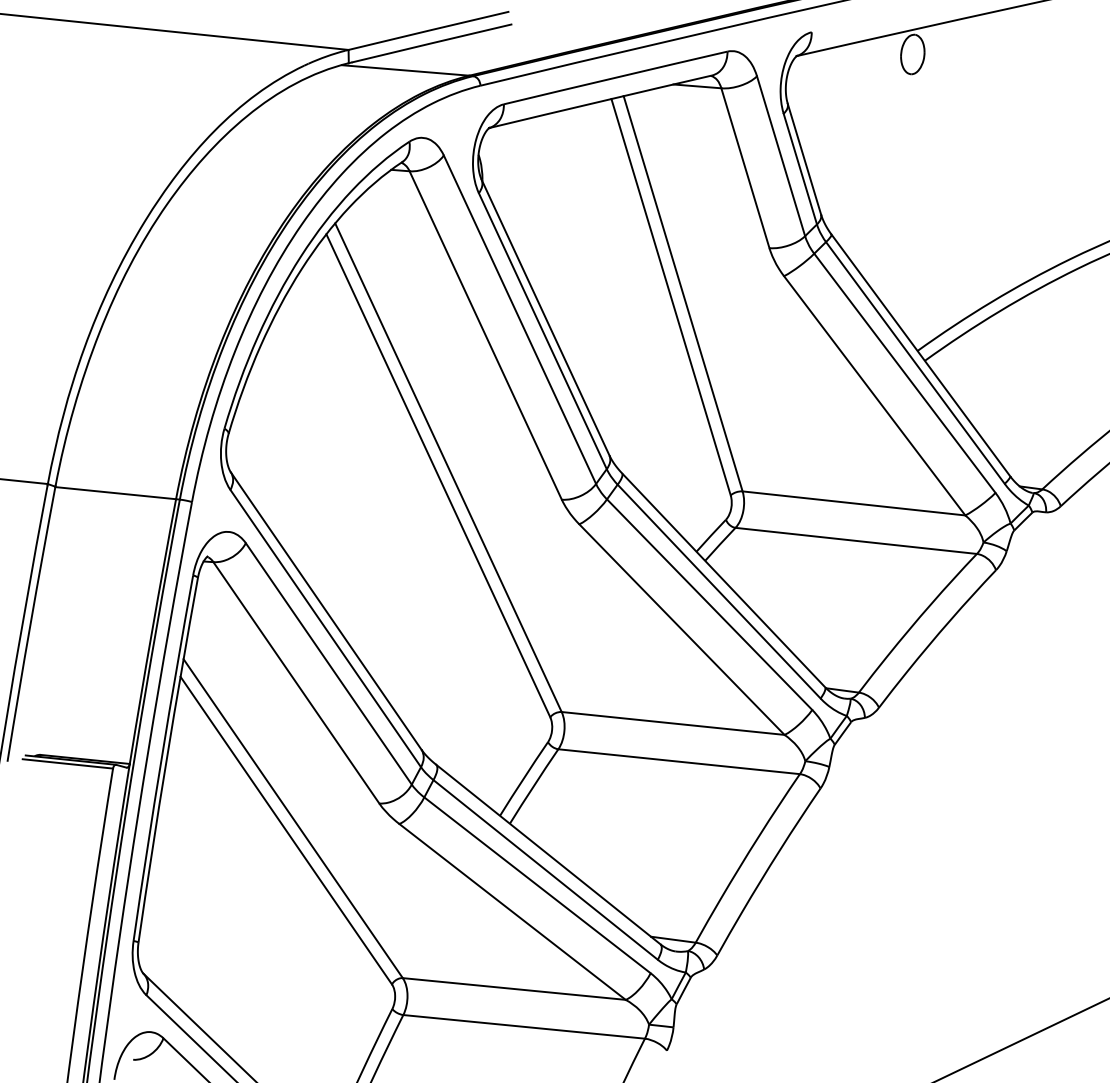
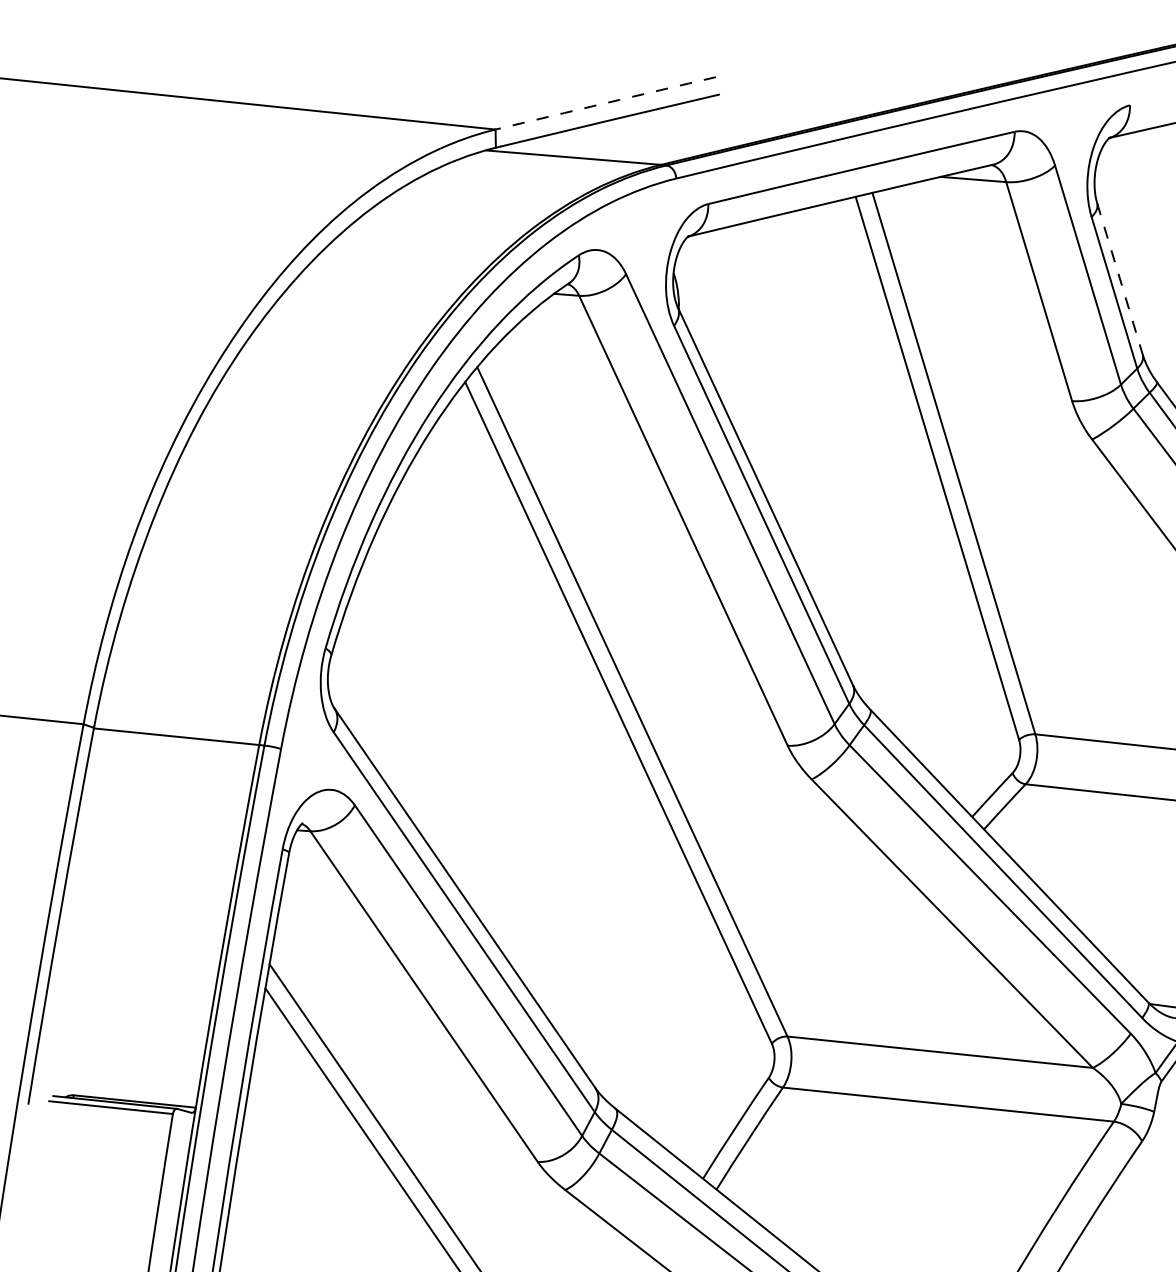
arc: (428, 30) -> (605, 102), solid -> dashed
line: (804, 159) -> (1120, 279), solid -> dashed

